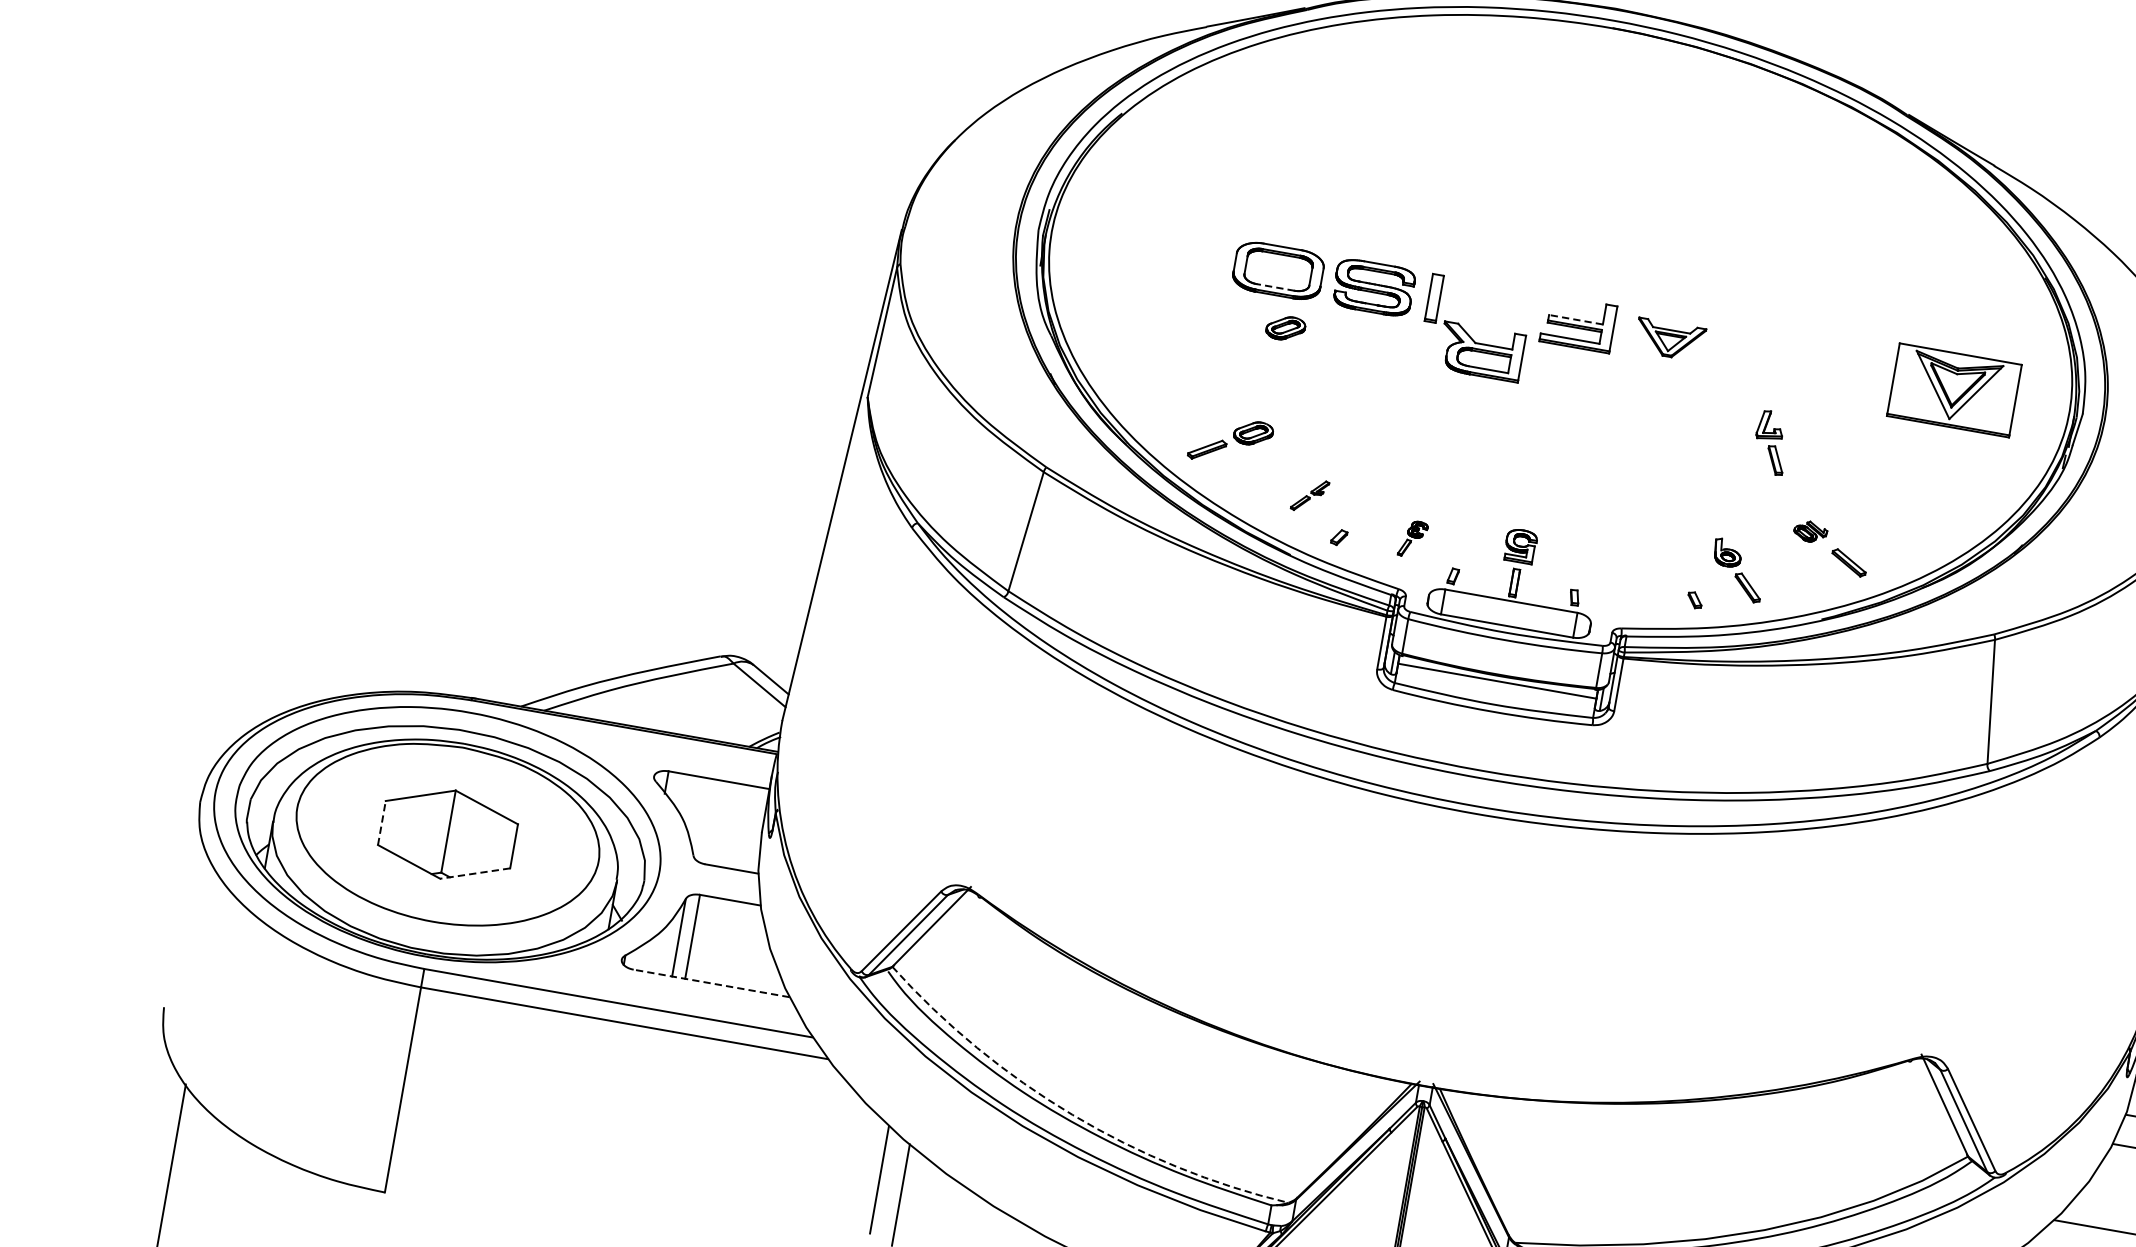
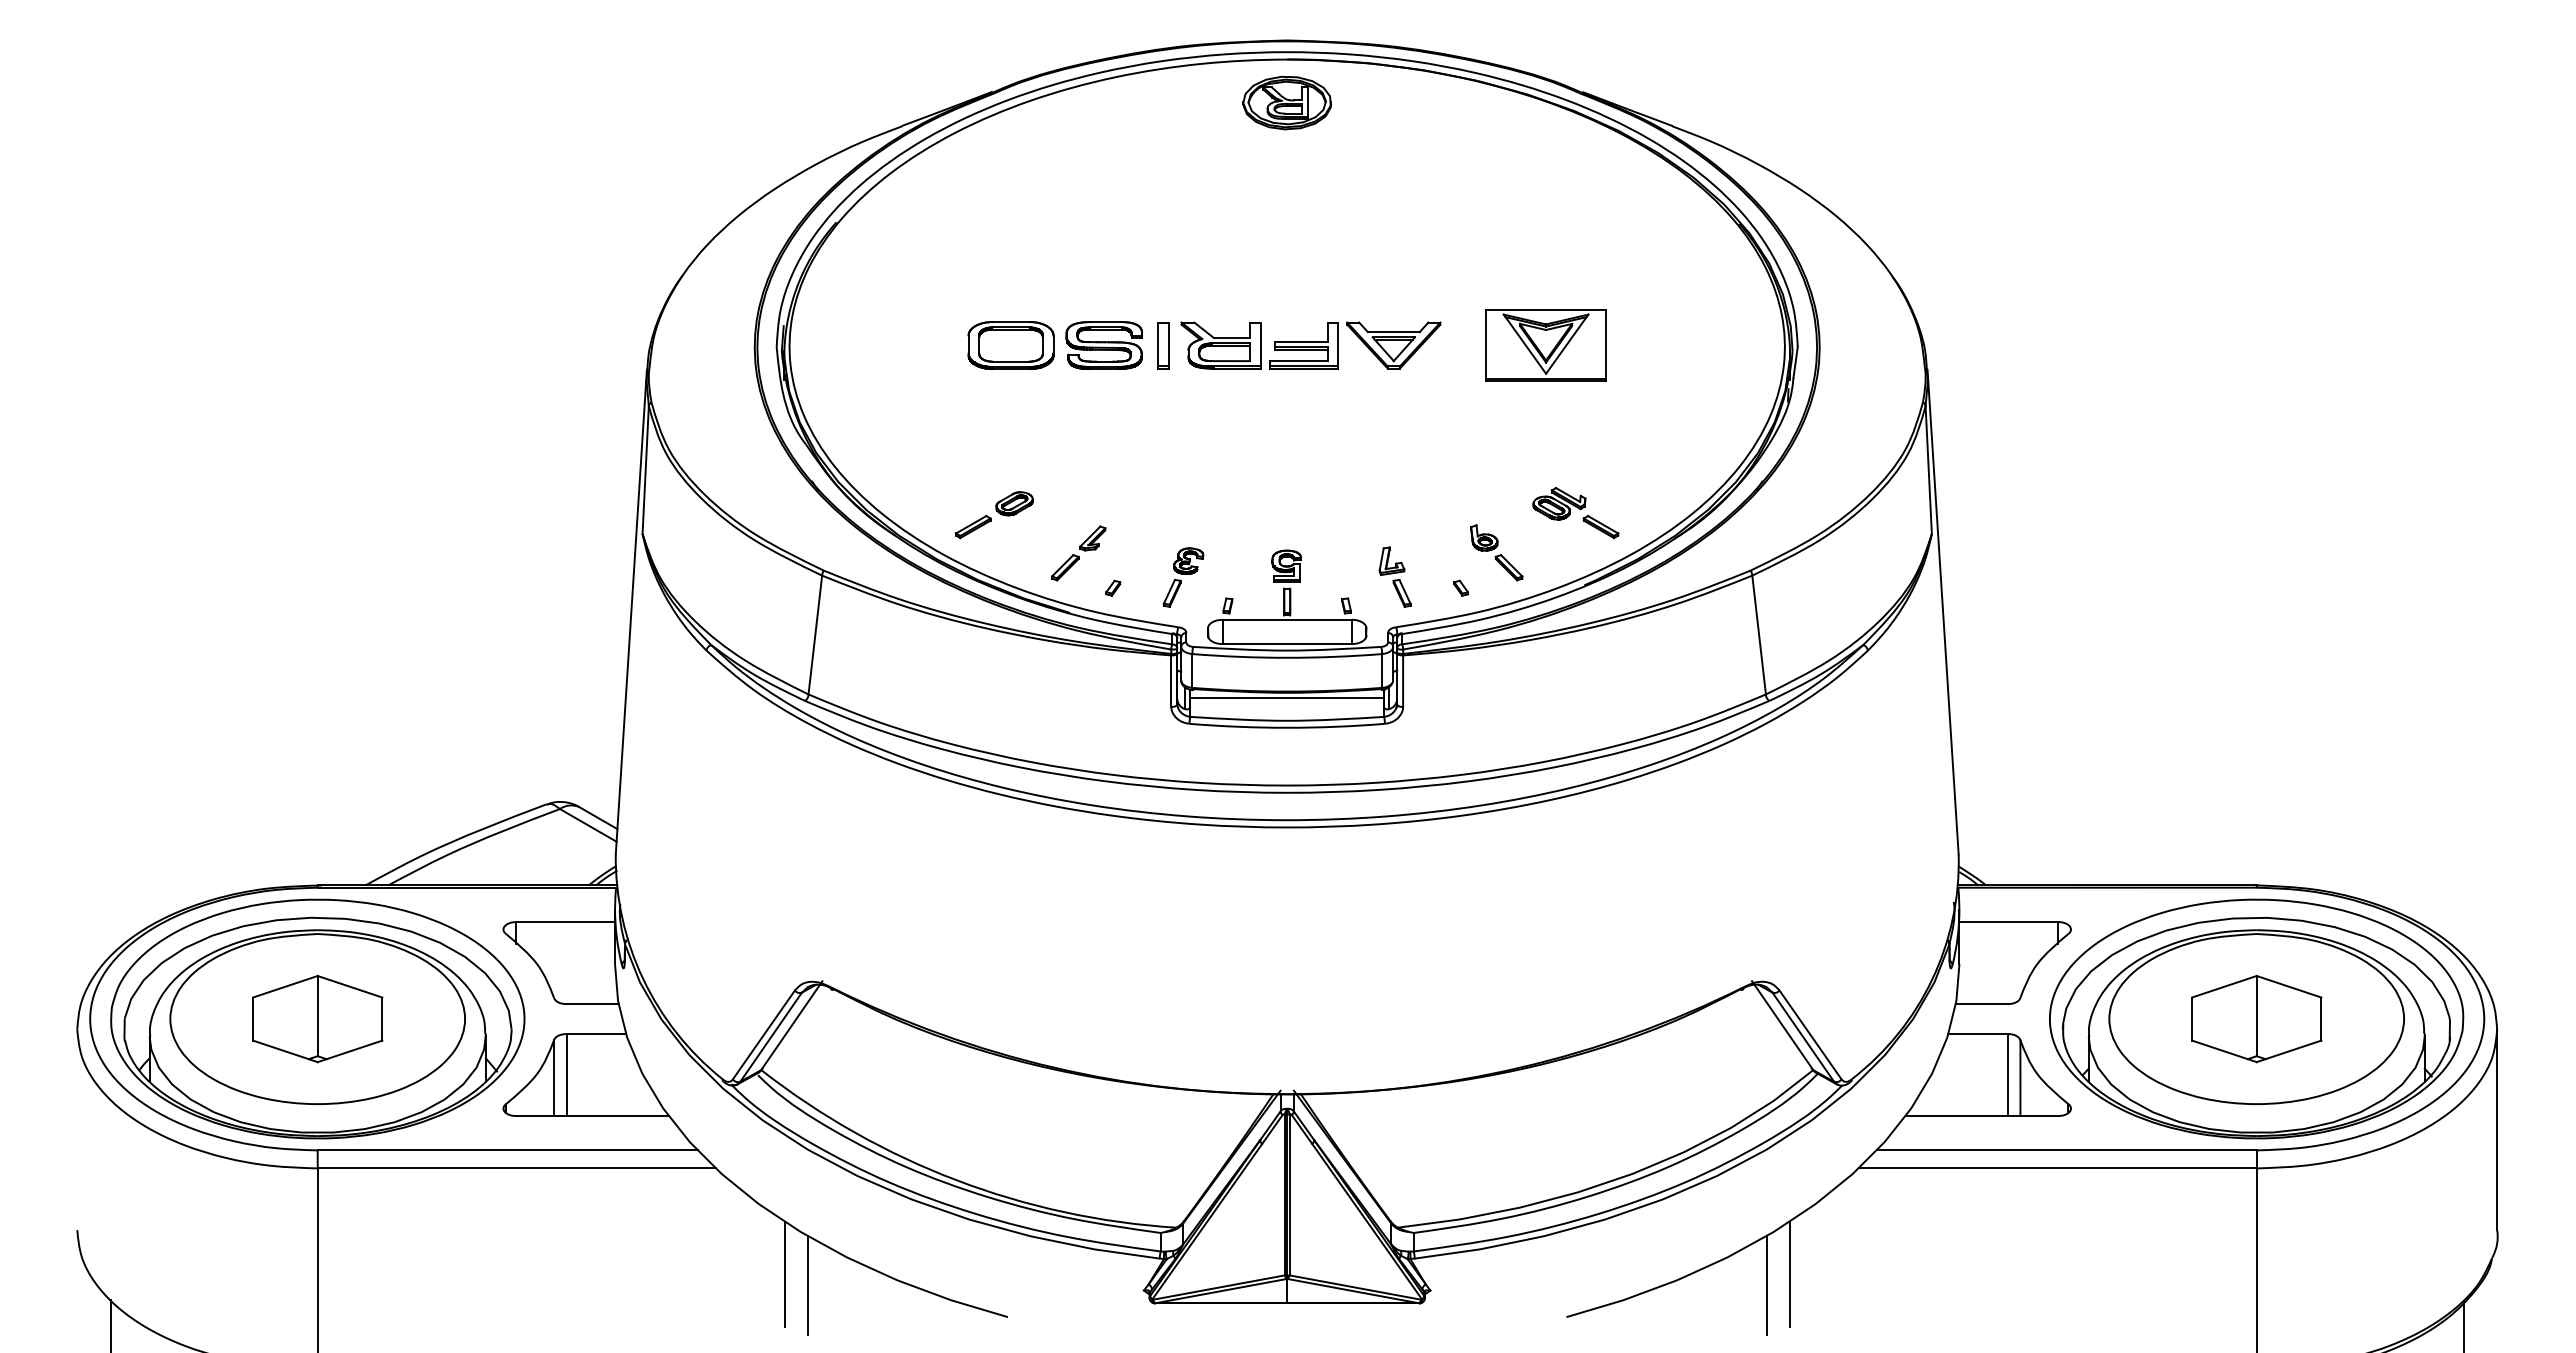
part: (1603, 72) -> (1286, 102), added
line: (1276, 287) -> (1011, 361), dashed -> solid
line: (1575, 320) -> (1300, 342), dashed -> solid
part: (1285, 328) -> (1027, 398), removed
part: (1669, 339) -> (1393, 345), size x1.43
part: (1480, 351) -> (1220, 345), moved
part: (1953, 389) -> (1545, 345), moved
part: (1770, 442) -> (1394, 576), moved
part: (1309, 495) -> (1078, 553), size x1.67
part: (1810, 531) -> (1559, 503), size x1.67
part: (1412, 539) -> (1183, 577), size x1.67
line: (382, 823) -> (253, 1019), dashed -> solid
line: (474, 873) -> (349, 1051), dashed -> solid
line: (711, 983) -> (592, 1116), dashed -> solid
arc: (1072, 1114) -> (956, 1180), dashed -> solid

